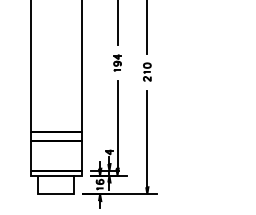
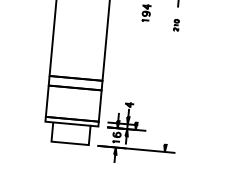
part: (147, 71) -> (176, 24), size x0.6
line: (117, 124) -> (140, 76), removed
line: (147, 138) -> (170, 94), removed

